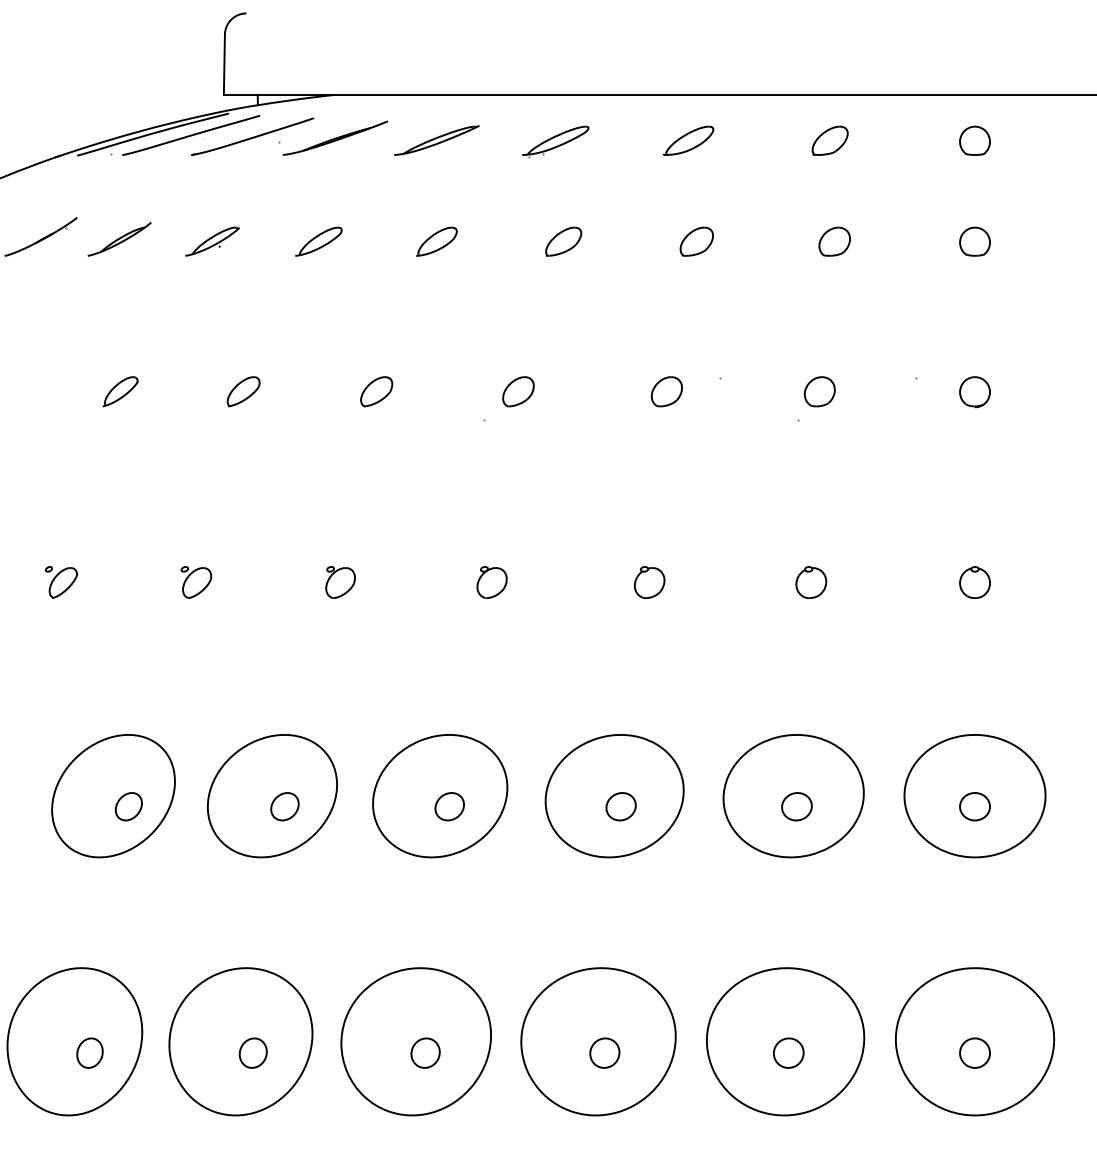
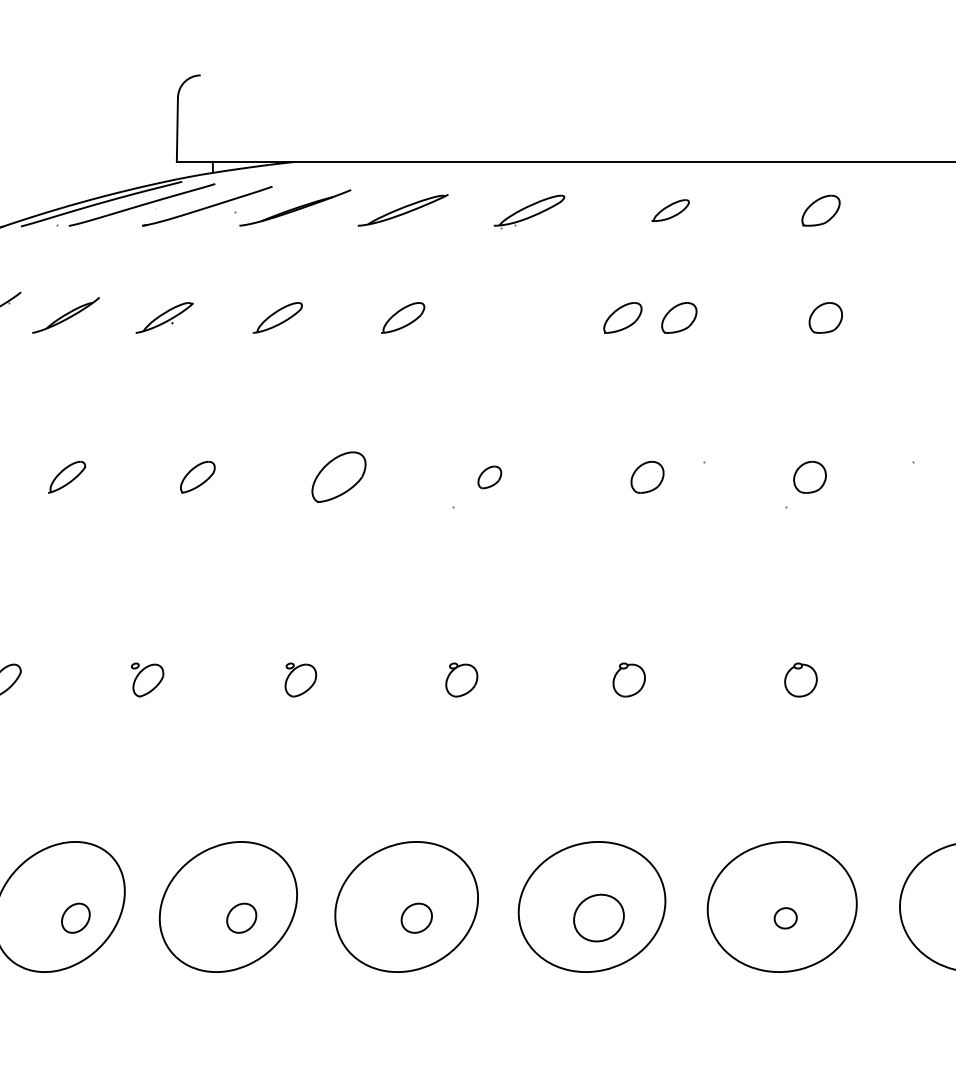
part: (688, 140) -> (670, 210), size x0.7
part: (563, 241) -> (622, 317), moved
part: (376, 391) -> (338, 477), size x1.6
part: (518, 391) -> (489, 477), size x0.7
part: (620, 806) -> (598, 918), size x1.6
part: (796, 806) -> (785, 918), size x0.7

